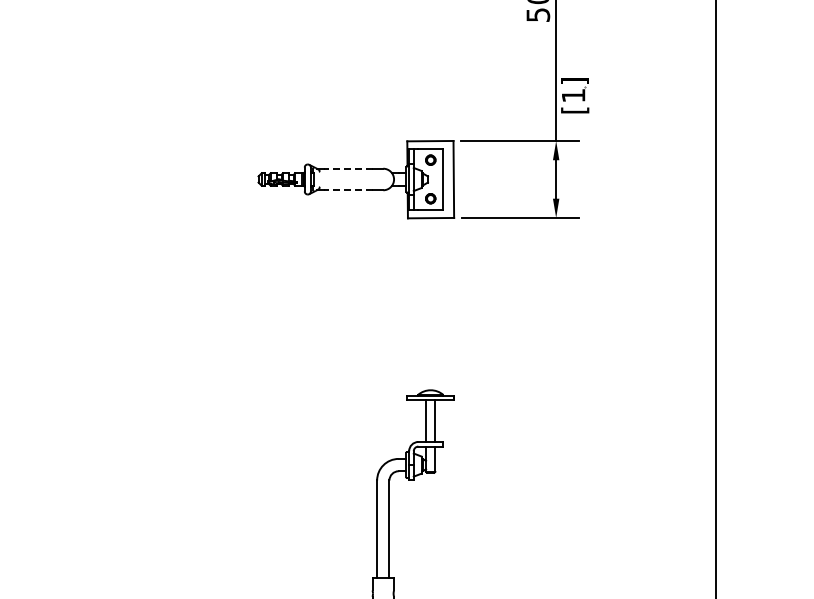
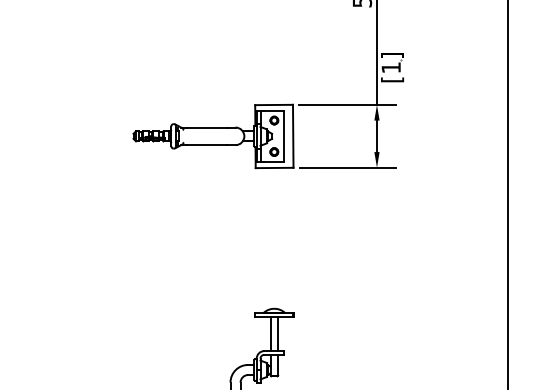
line: (348, 168) -> (207, 127), dashed -> solid
line: (348, 190) -> (207, 145), dashed -> solid

